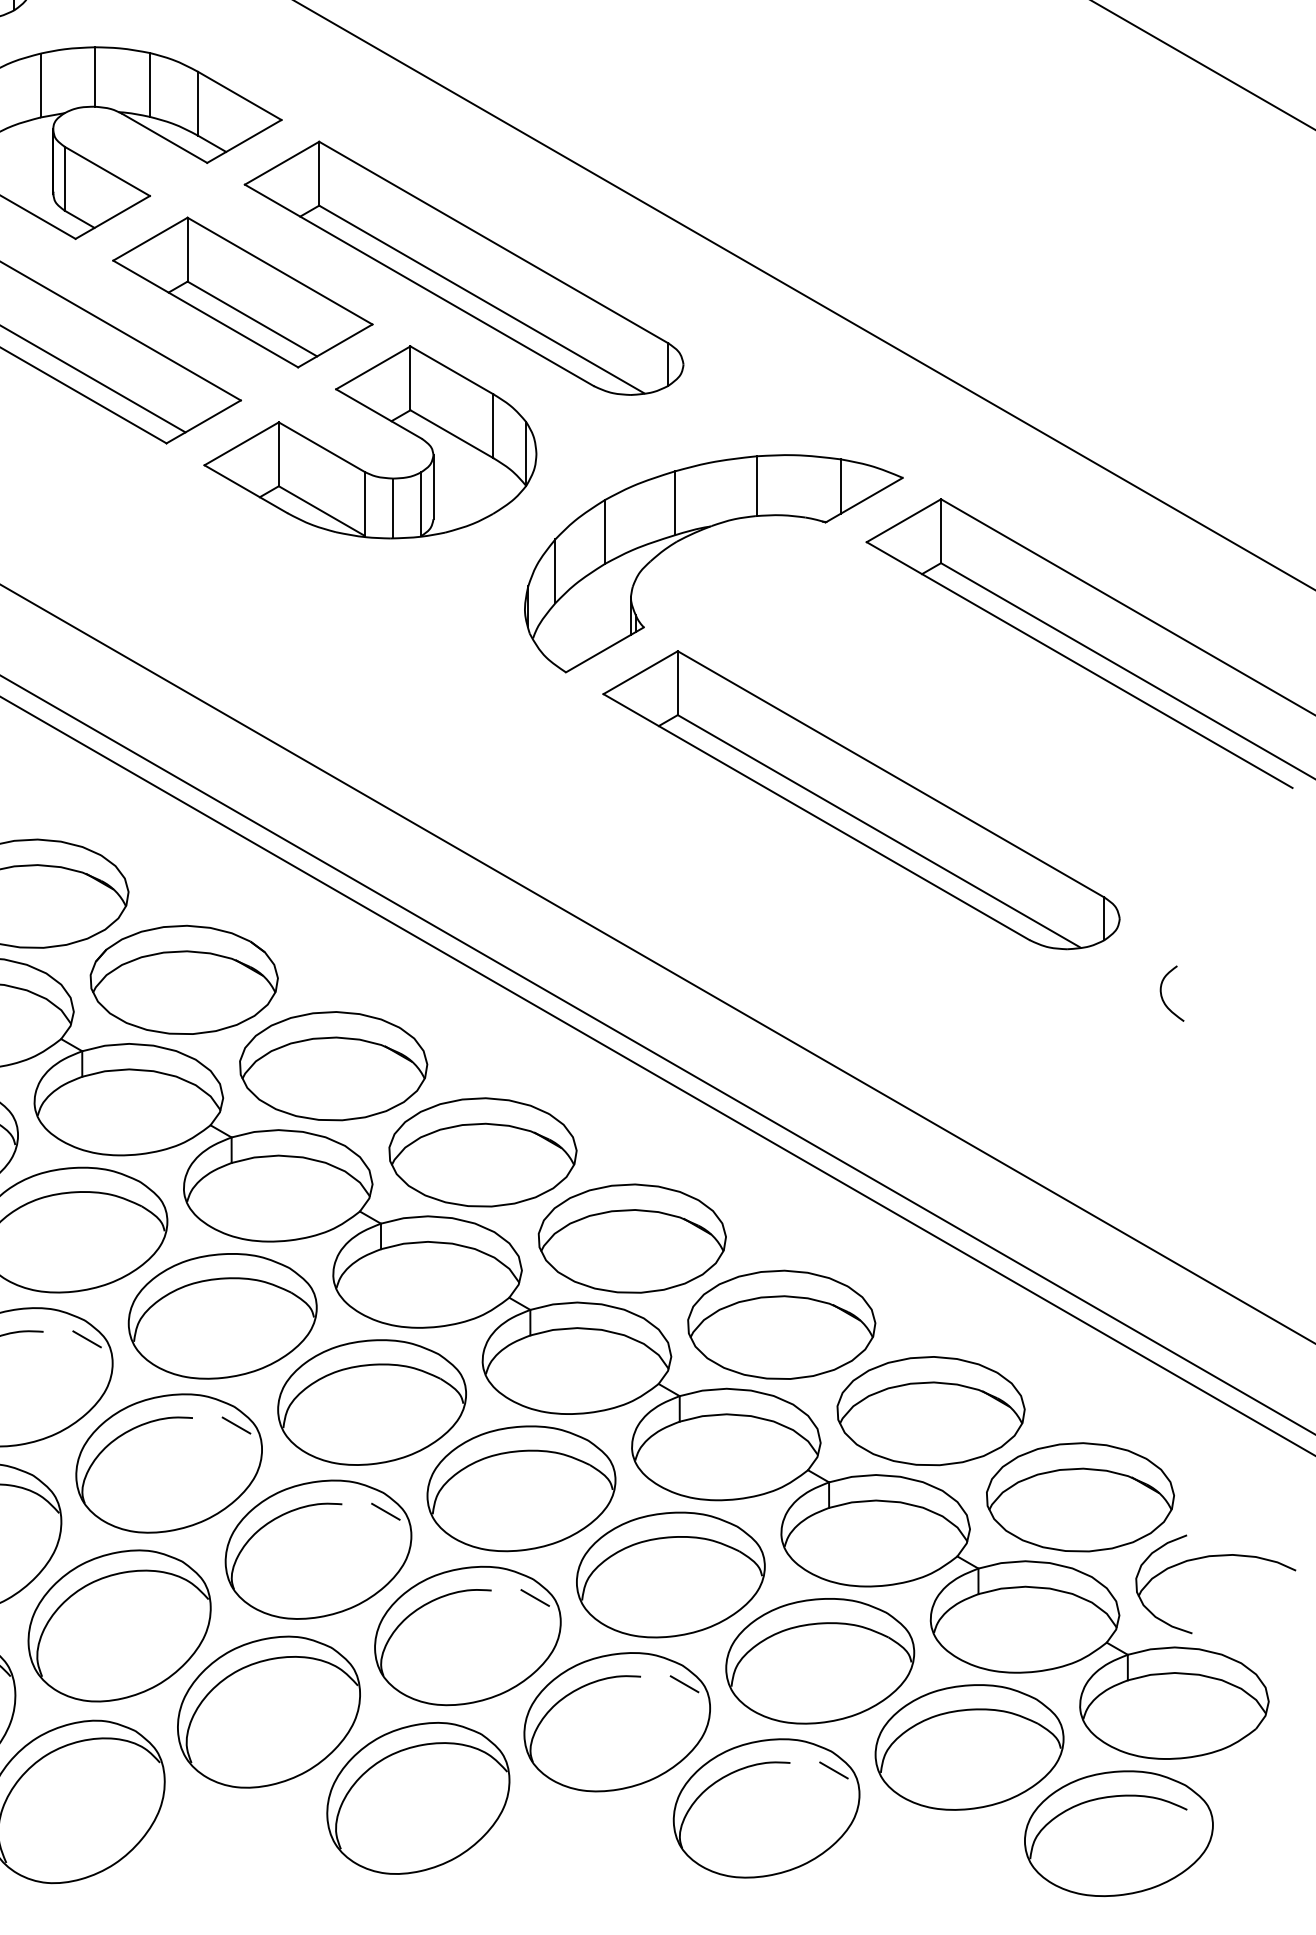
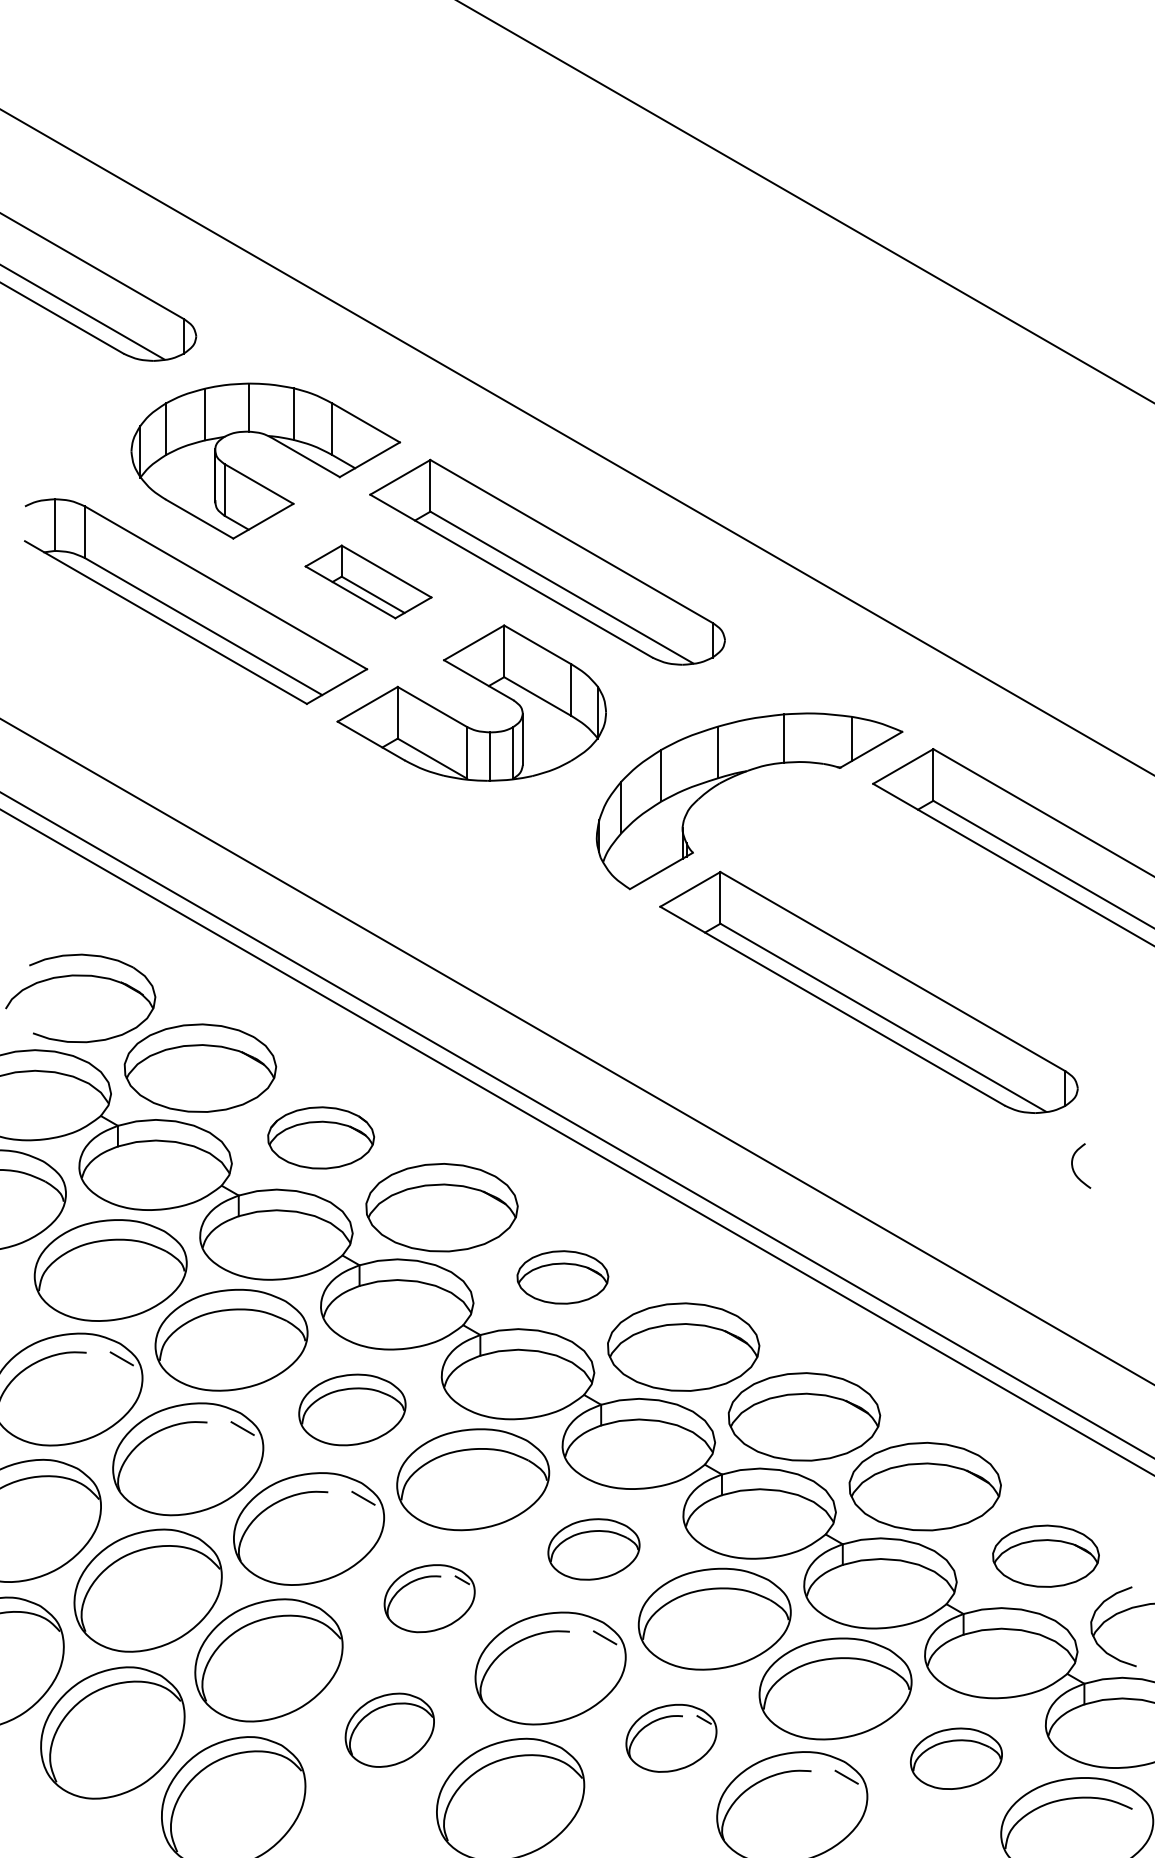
part: (242, 291) -> (368, 581), size x0.6
part: (183, 979) -> (320, 1137), size x0.7
curve: (1162, 993) -> (1073, 1165), moved
part: (482, 1152) -> (562, 1277), size x0.6
part: (222, 1315) -> (352, 1409), size x0.7
part: (520, 1488) -> (593, 1549), size x0.6
part: (1079, 1496) -> (1045, 1555), size x0.7
part: (318, 1549) -> (429, 1598), size x0.6
part: (268, 1712) -> (389, 1730), size x0.6
part: (617, 1722) -> (671, 1738), size x0.6
part: (969, 1747) -> (956, 1758), size x0.6

